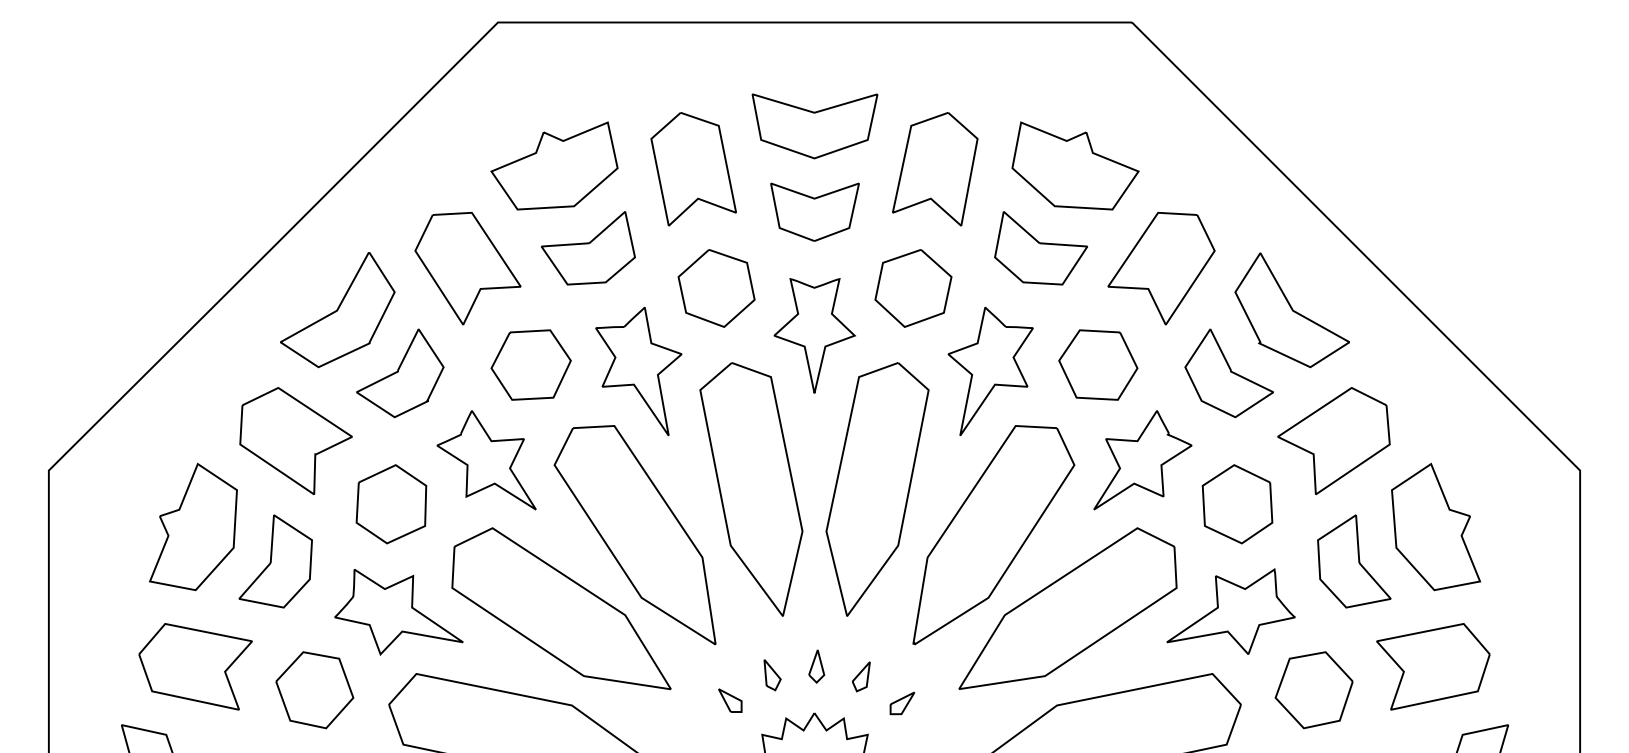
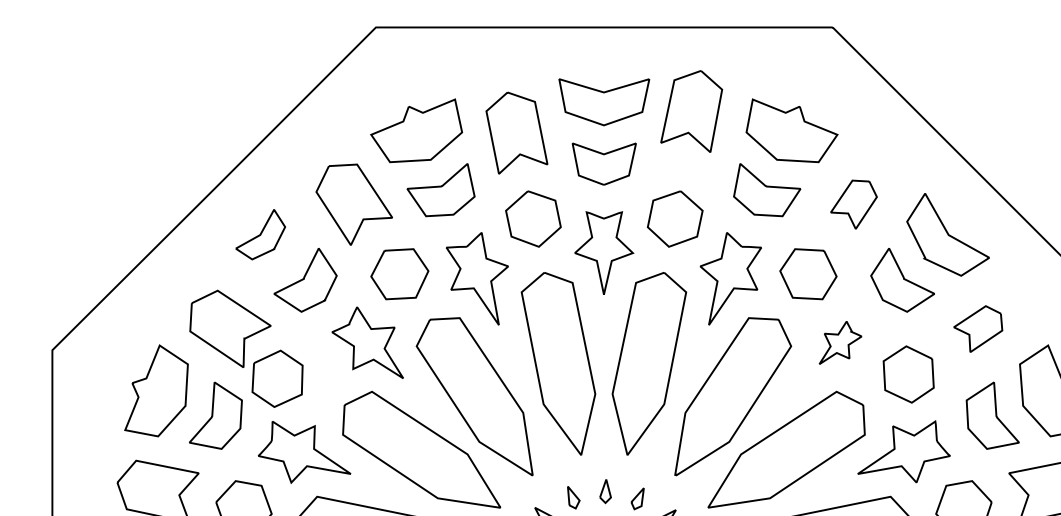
part: (935, 169) -> (691, 111), moved
part: (1161, 268) -> (853, 204), size x0.6
part: (337, 310) -> (260, 234), size x0.6
part: (1333, 441) -> (977, 329), size x0.6
part: (1142, 460) -> (840, 342), size x0.6
part: (391, 504) -> (277, 379), moved

